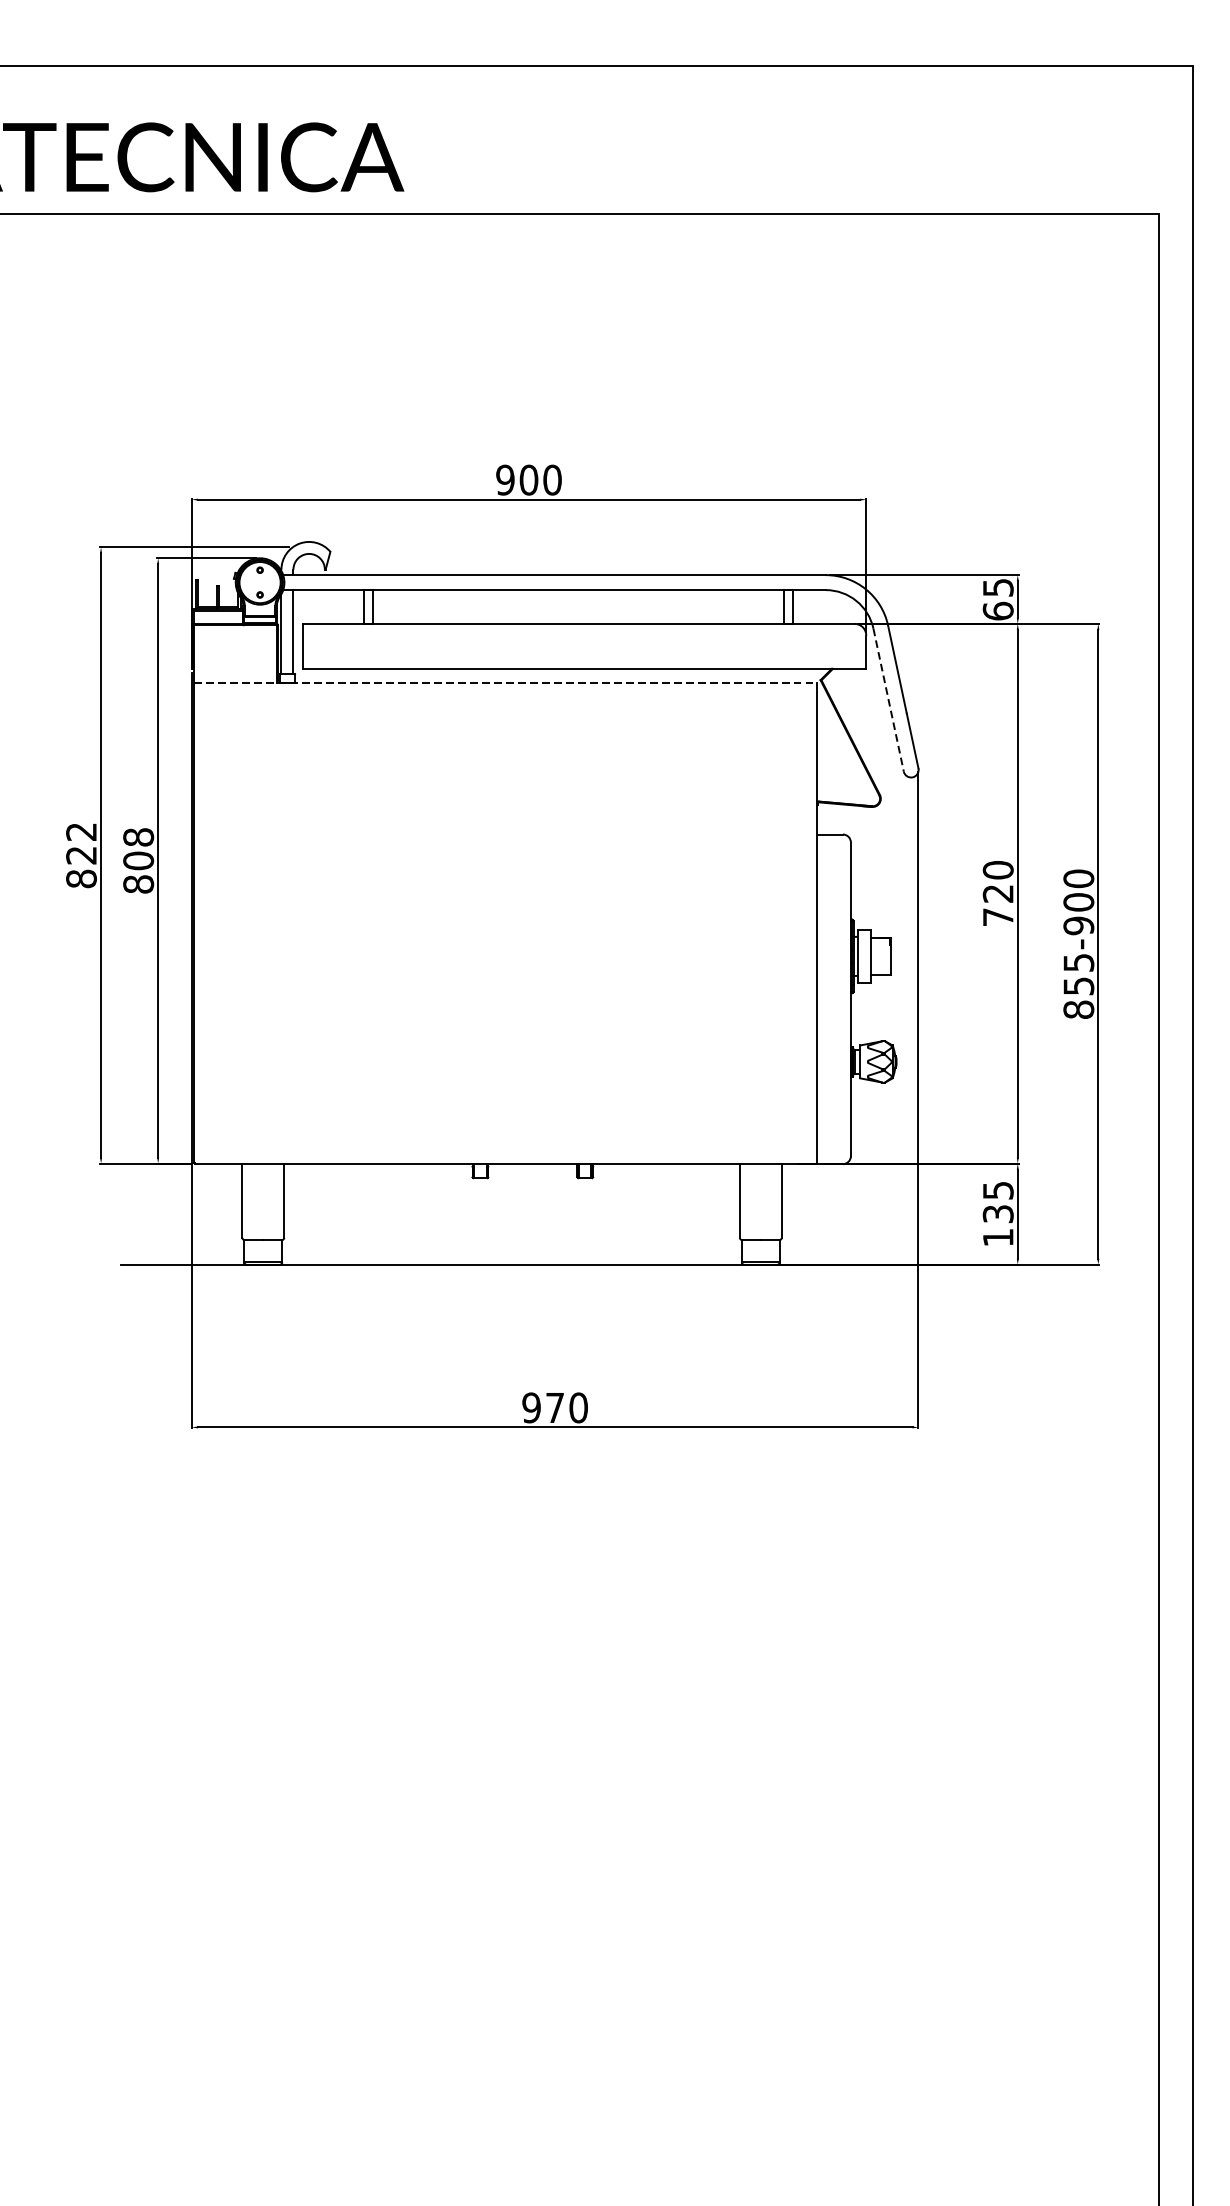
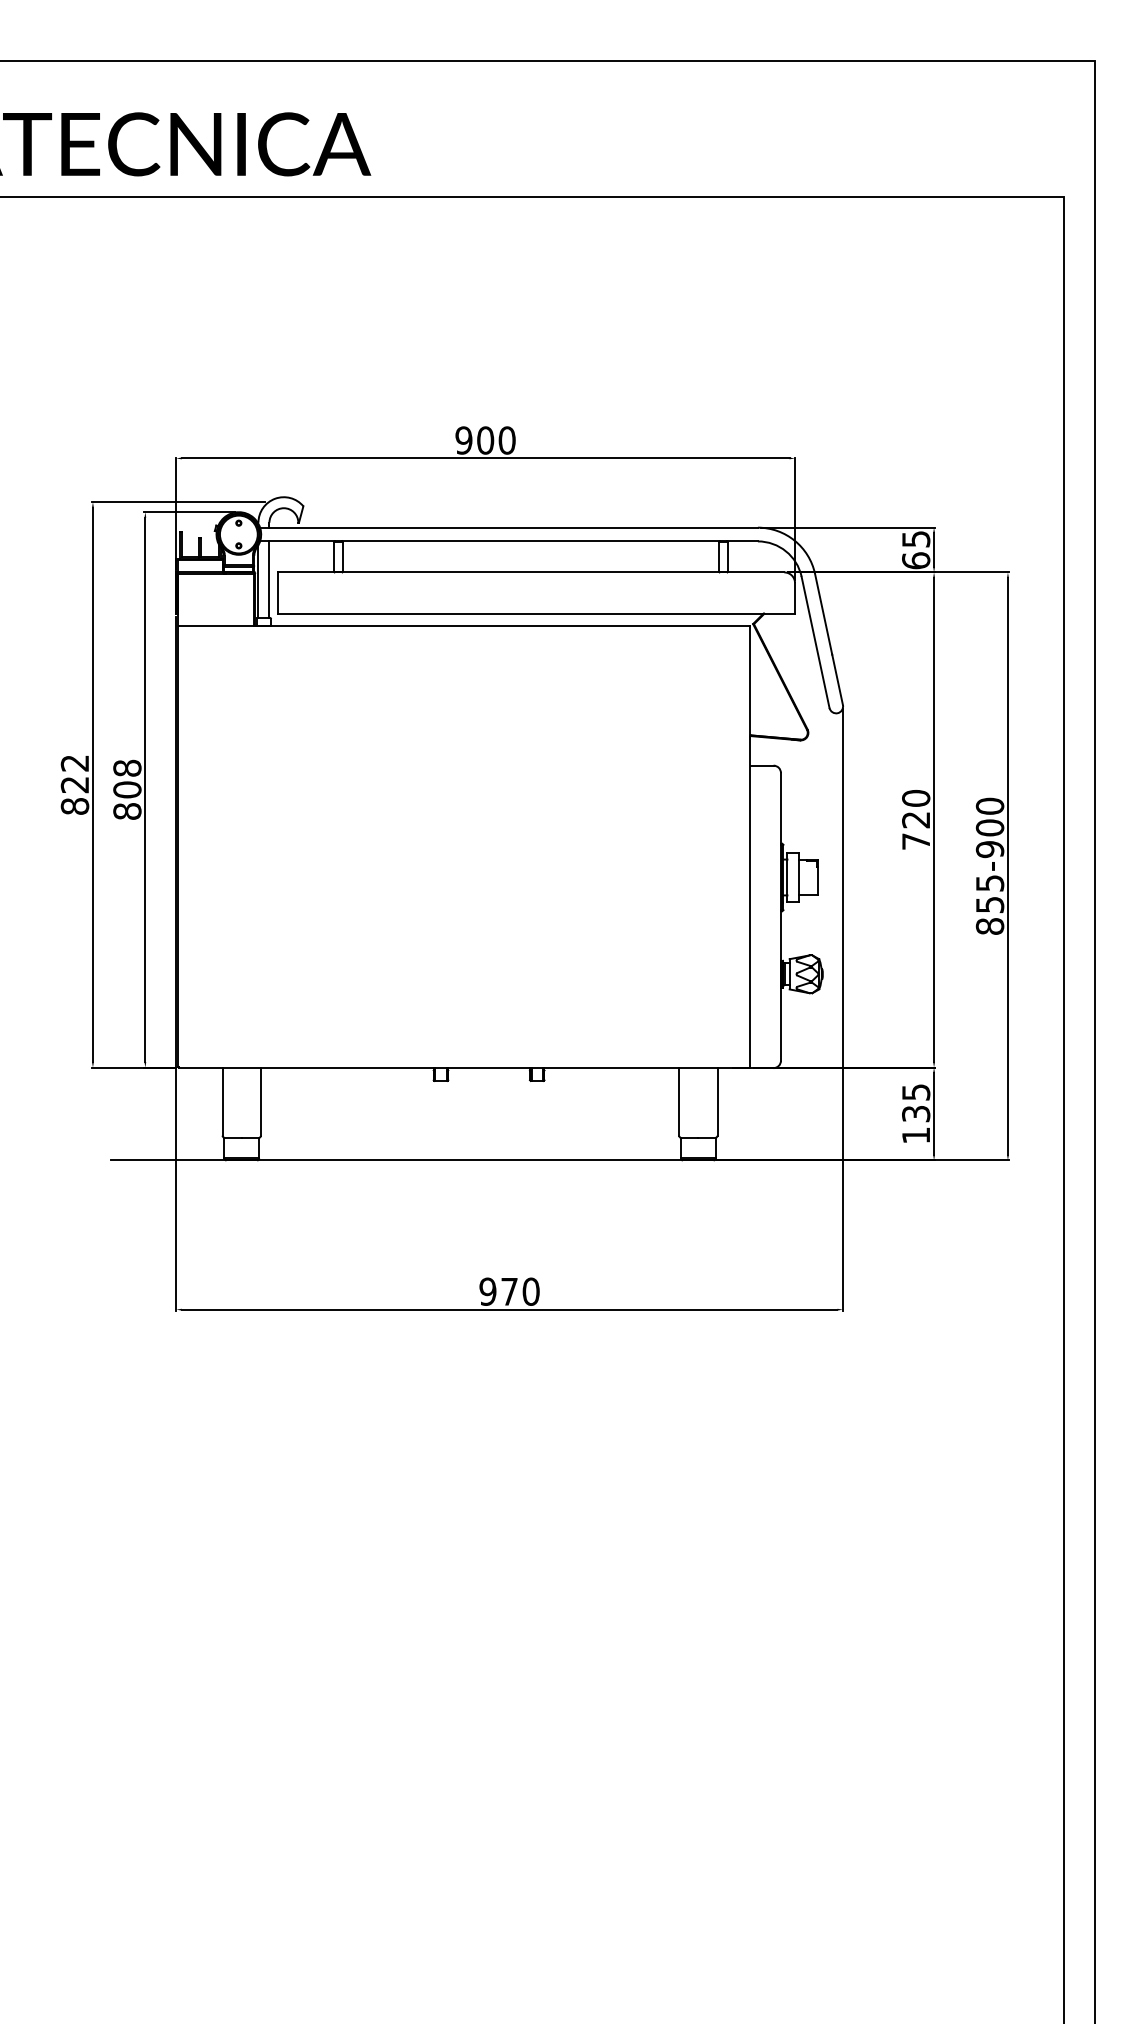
line: (506, 682) -> (464, 626), dashed -> solid
line: (888, 700) -> (815, 642), dashed -> solid

